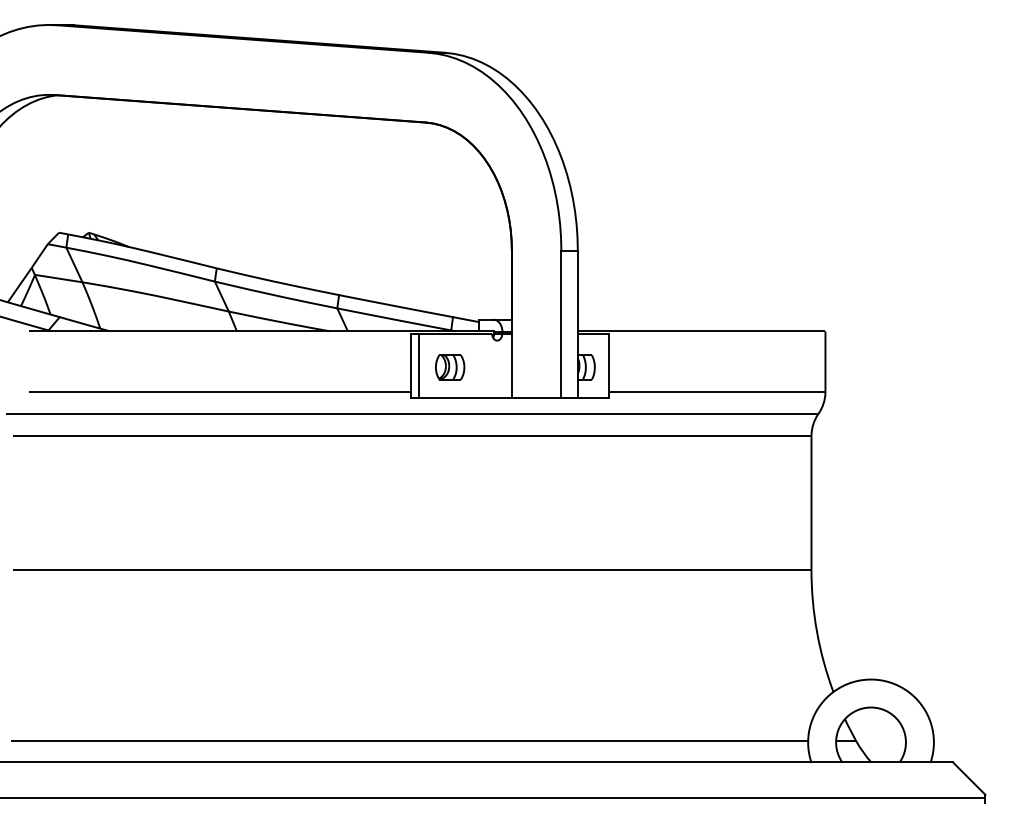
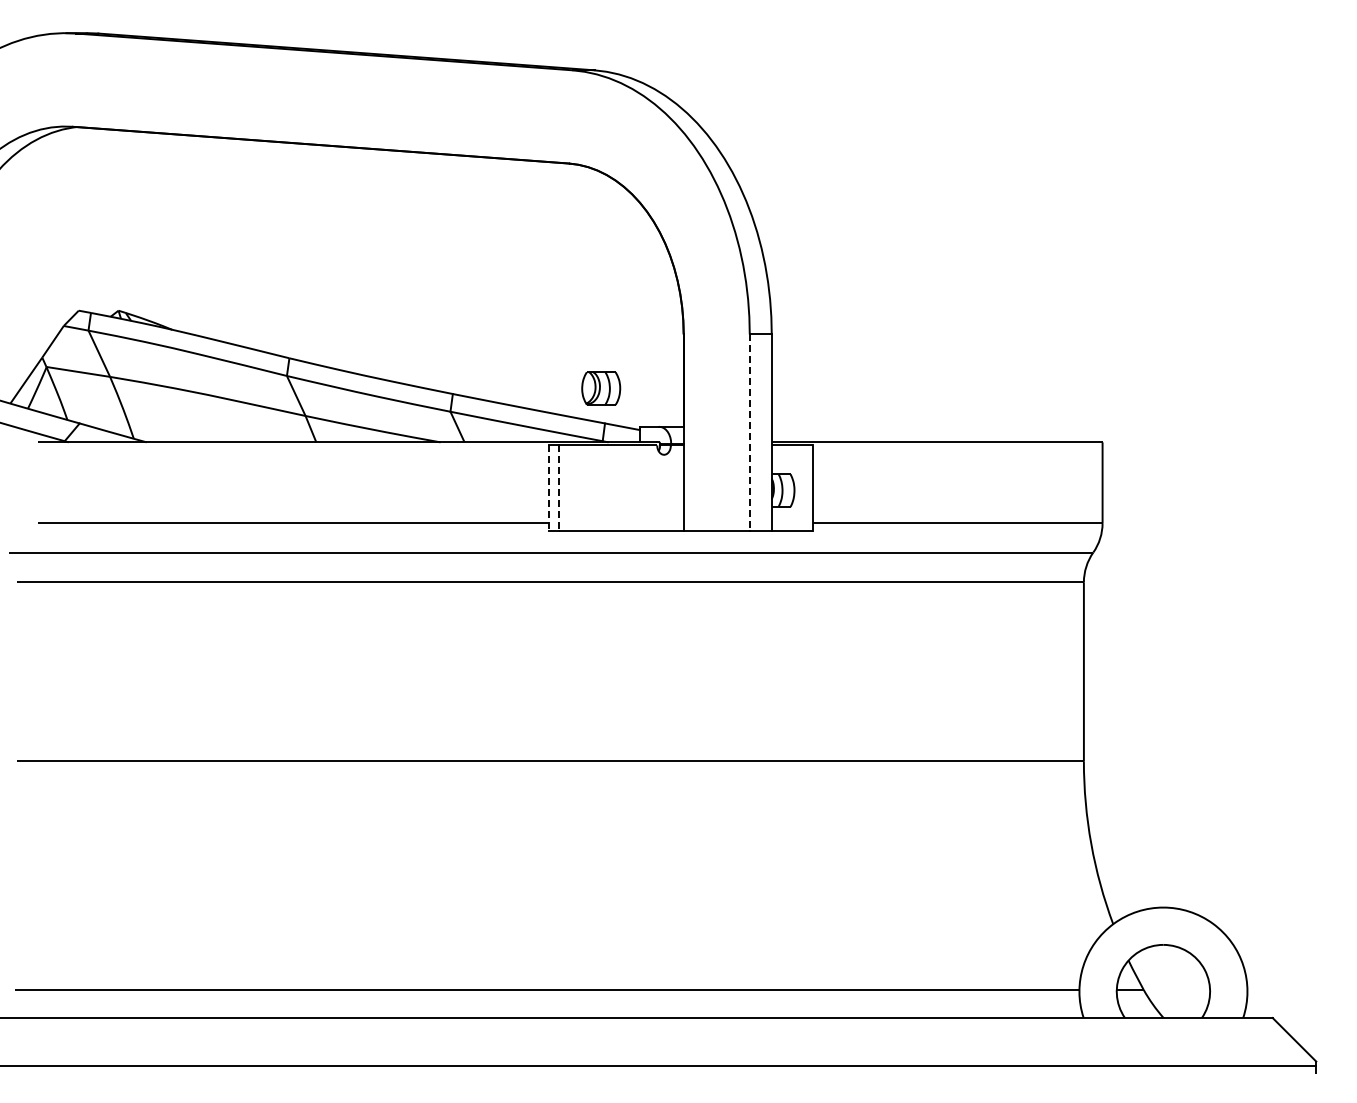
line: (561, 324) -> (749, 433), solid -> dashed
line: (411, 365) -> (549, 488), solid -> dashed
line: (418, 365) -> (559, 488), solid -> dashed
part: (450, 367) -> (601, 388), moved

